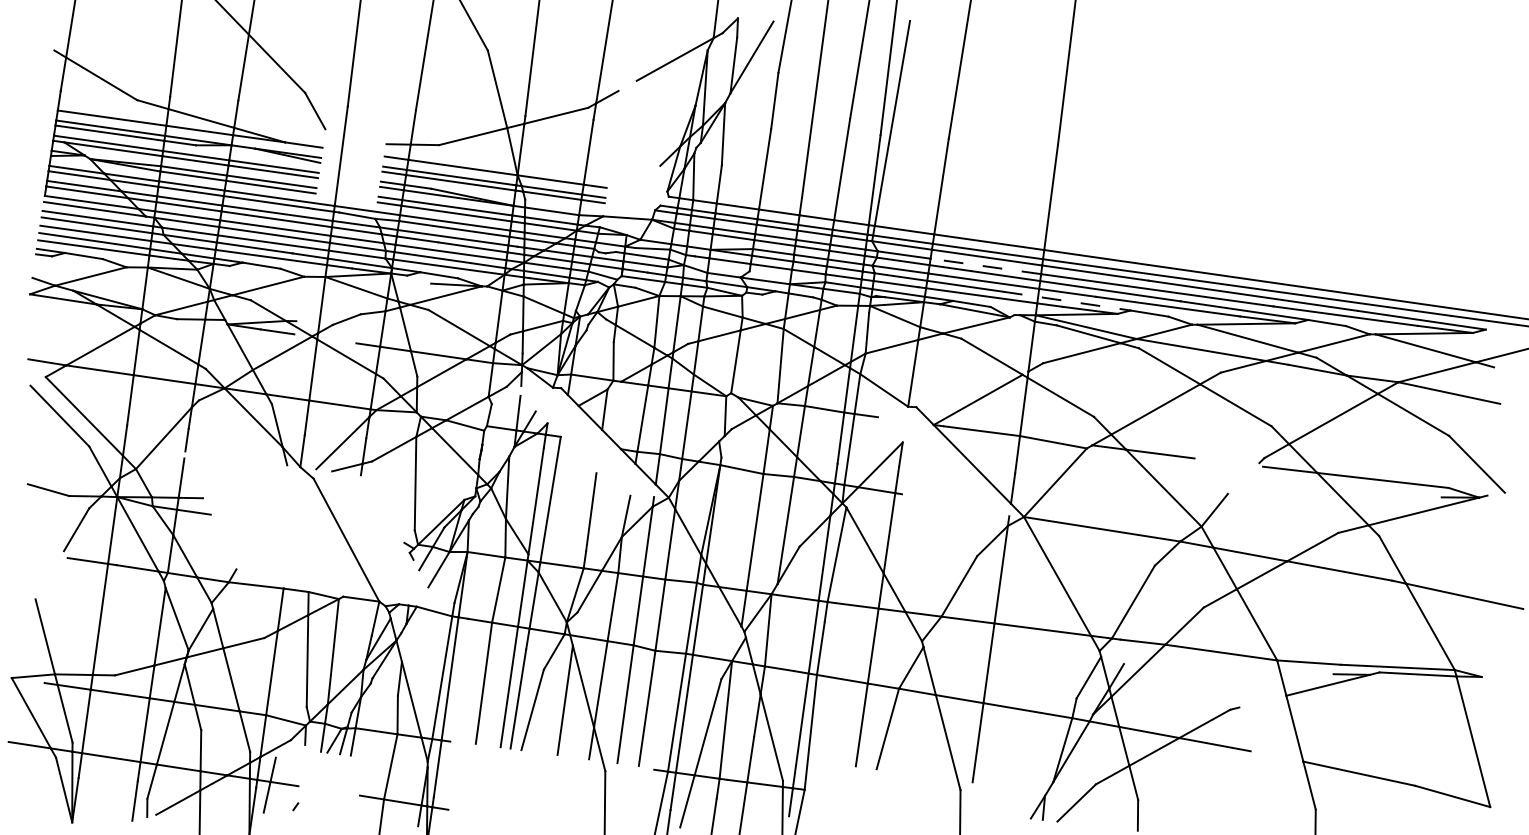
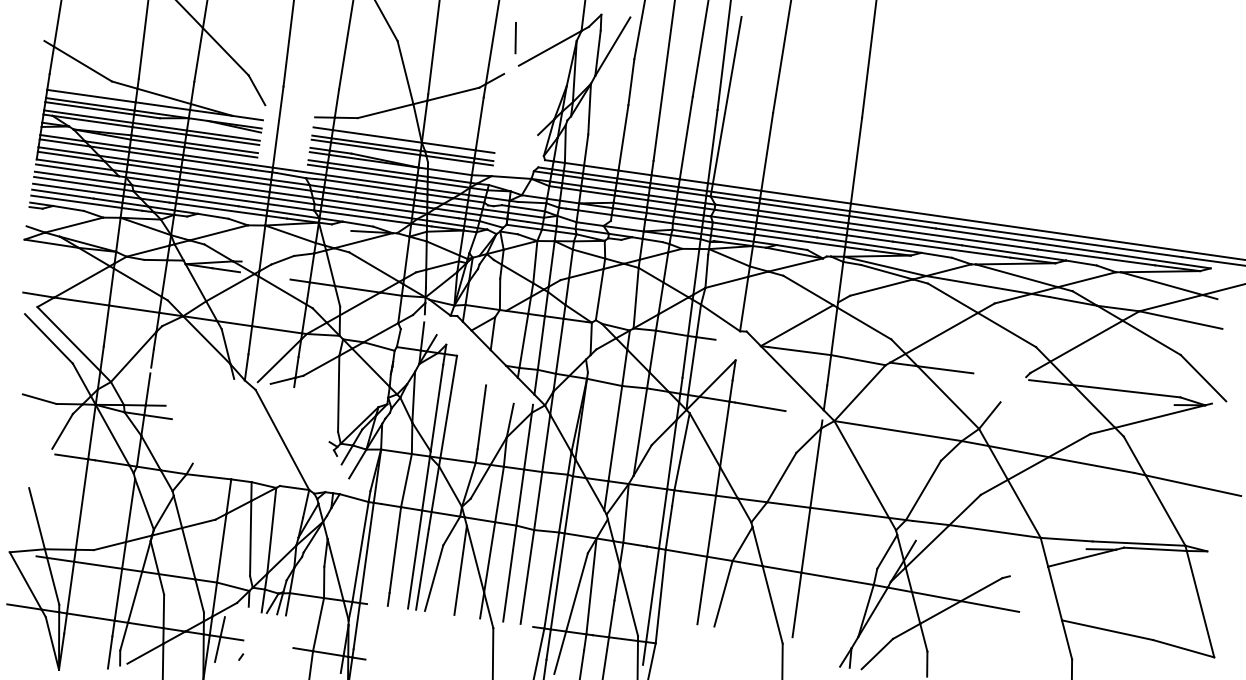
line: (632, 46) -> (515, 37), added
line: (985, 266) -> (803, 216), dashed -> solid
line: (1066, 301) -> (869, 245), dashed -> solid
line: (932, 499) -> (759, 406), added

